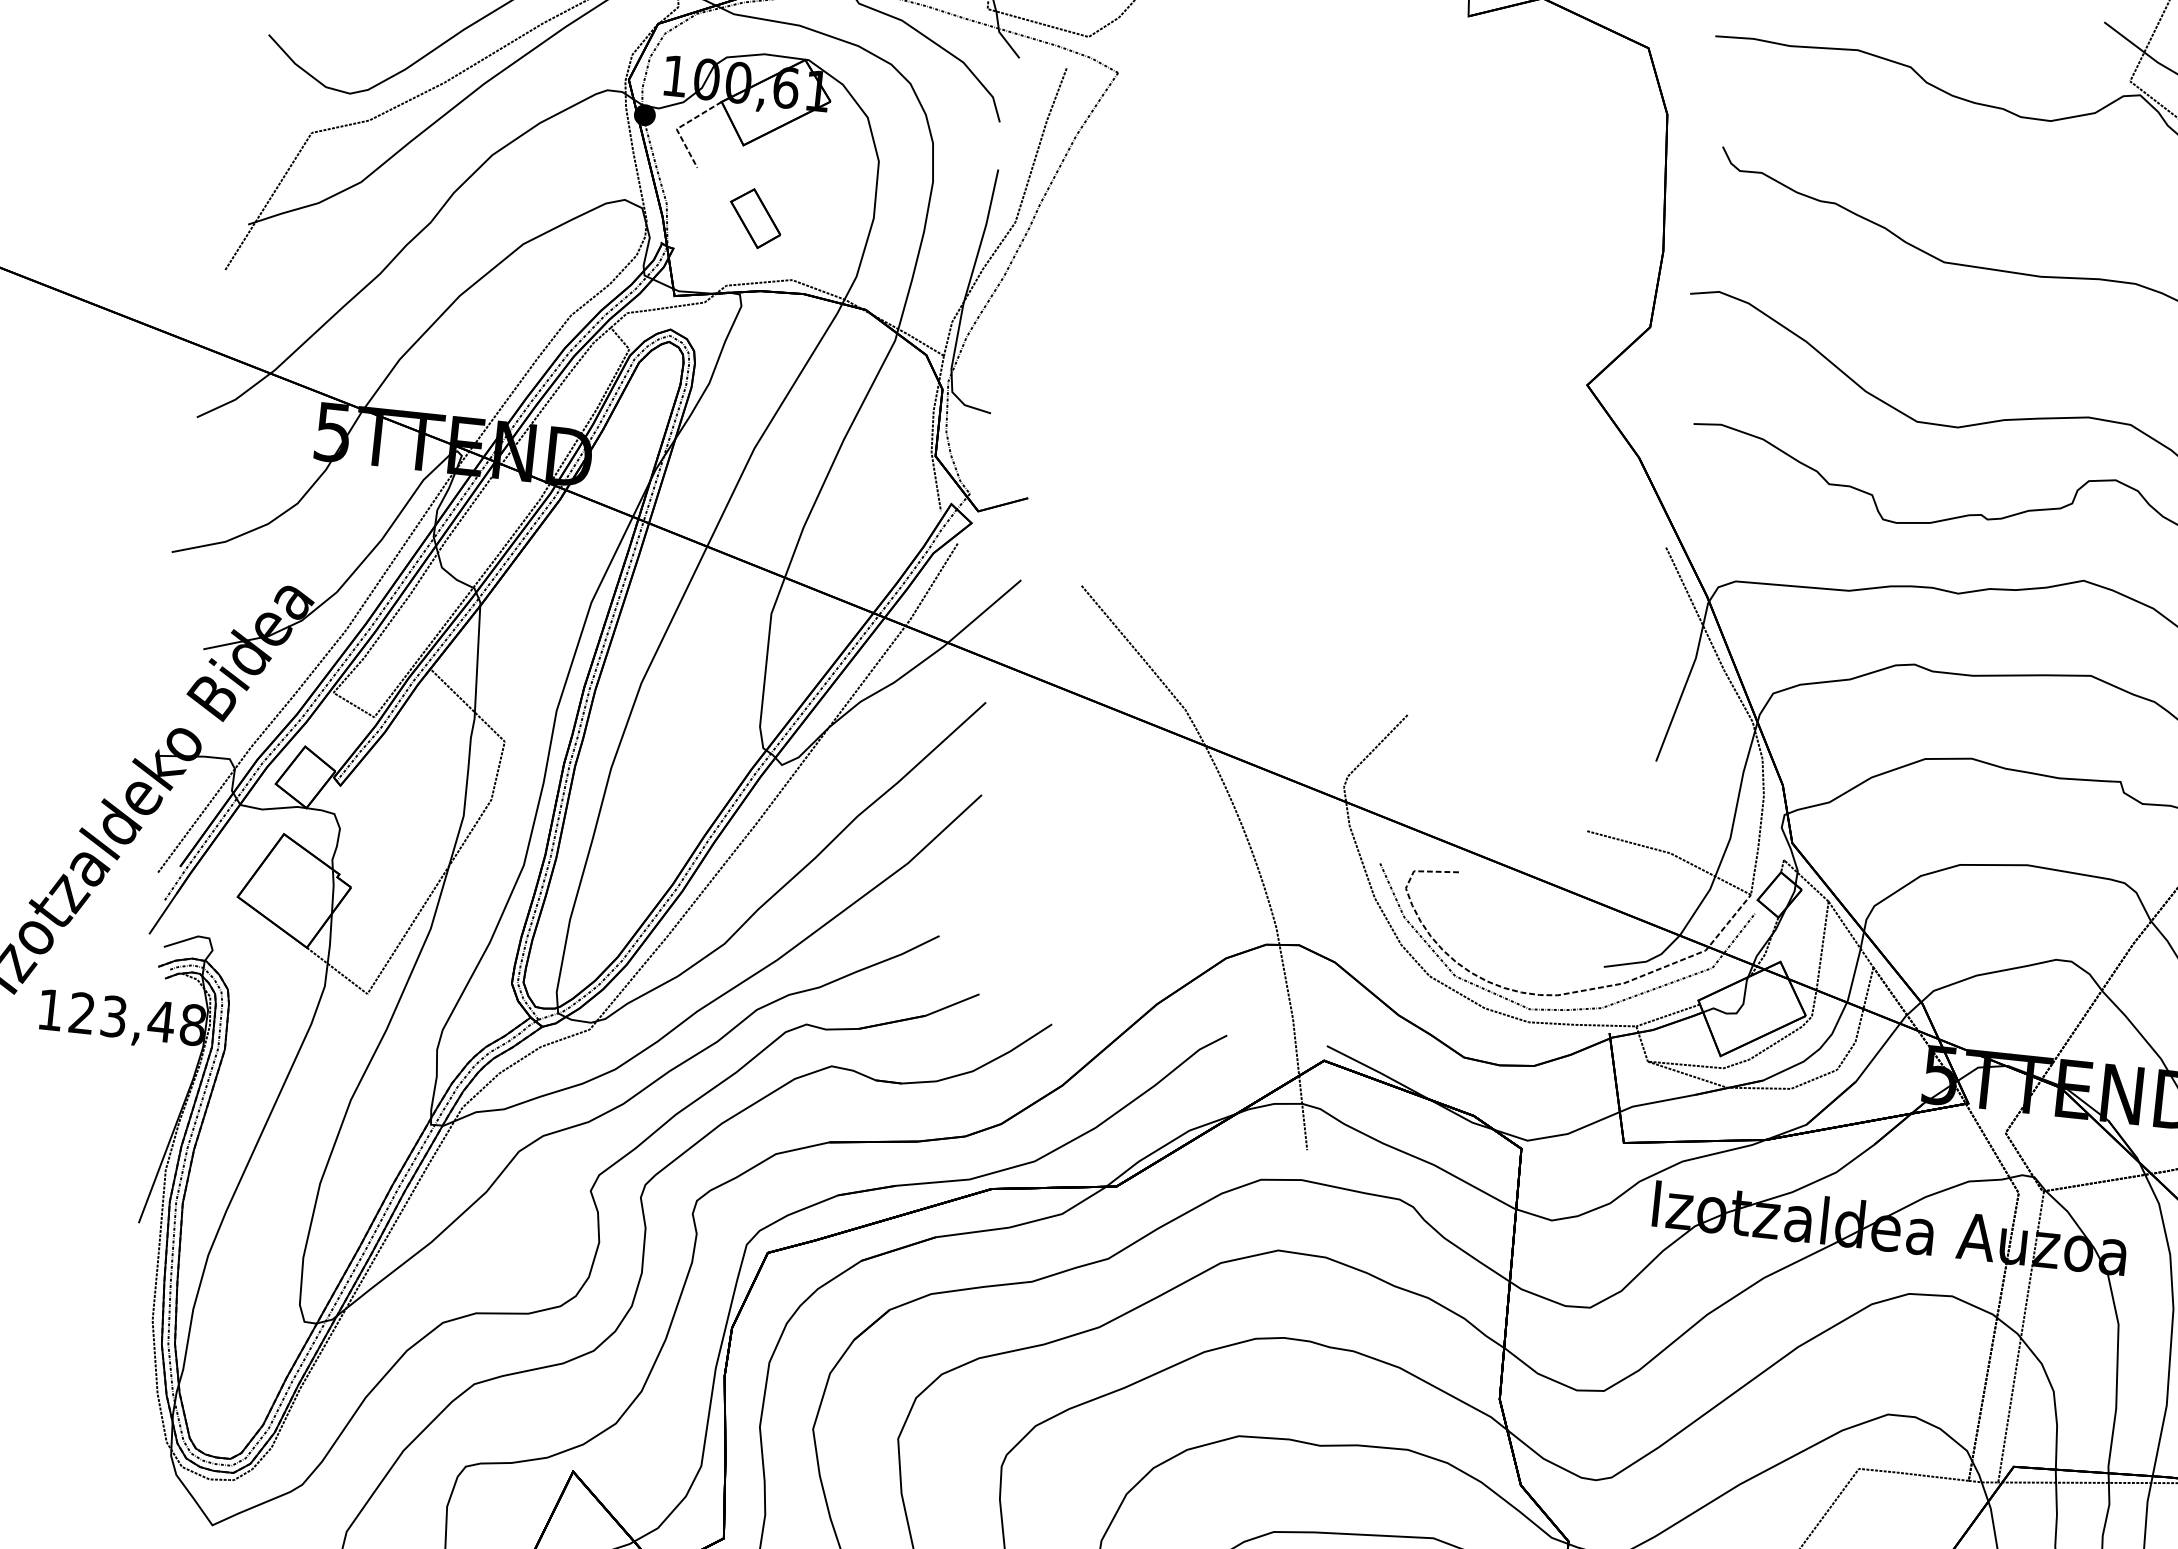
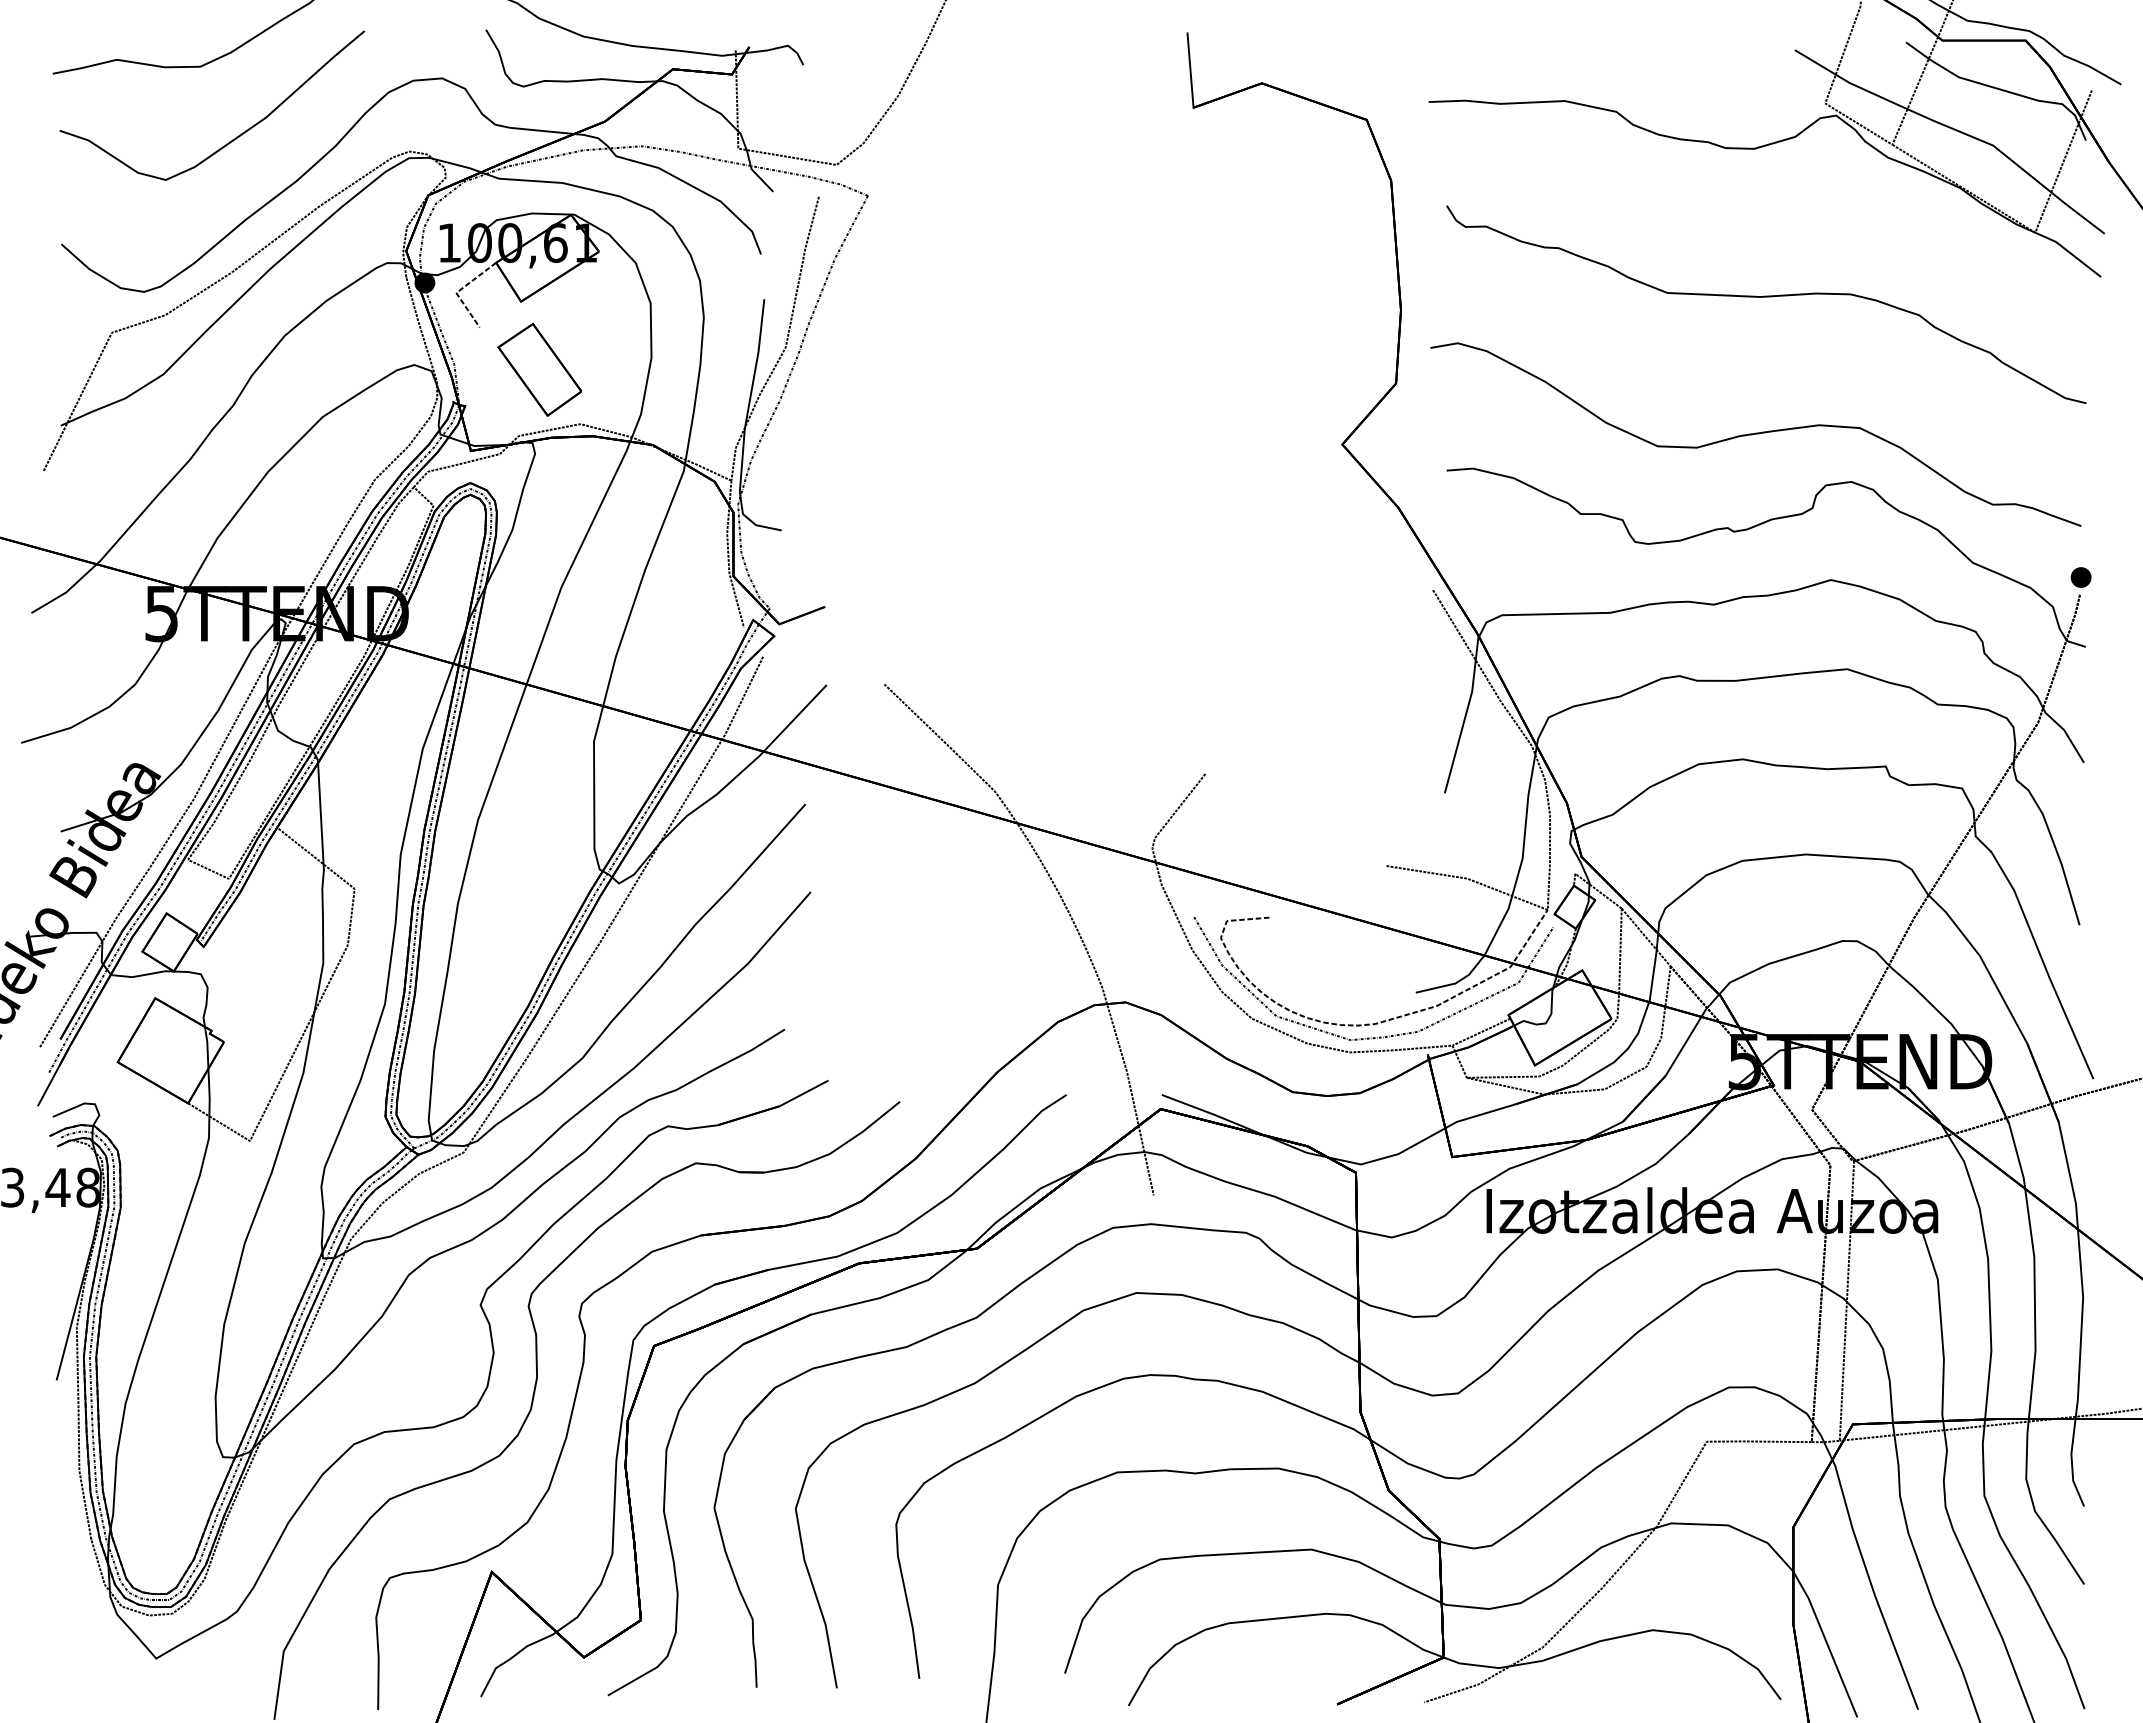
part: (755, 218) -> (539, 369), size x1.67

